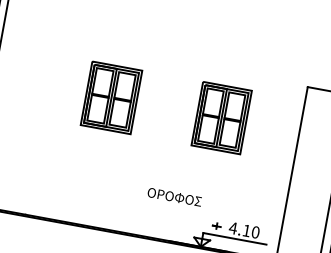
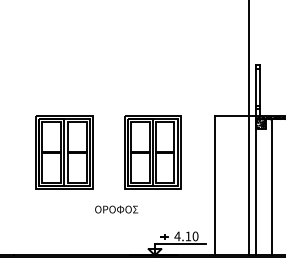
part: (111, 97) -> (64, 152), size x1.43
part: (221, 118) -> (152, 152), size x1.43
text: (174, 197) -> (116, 209), moved

